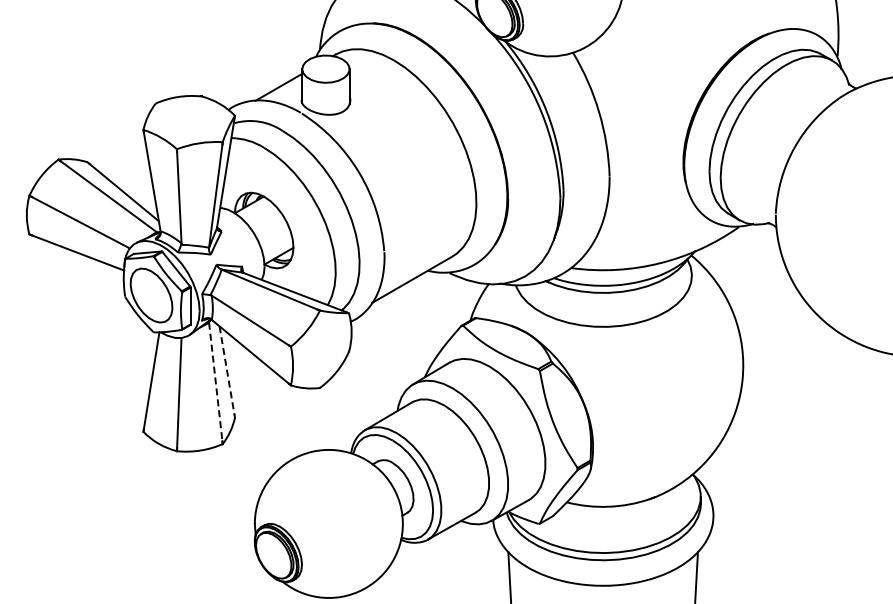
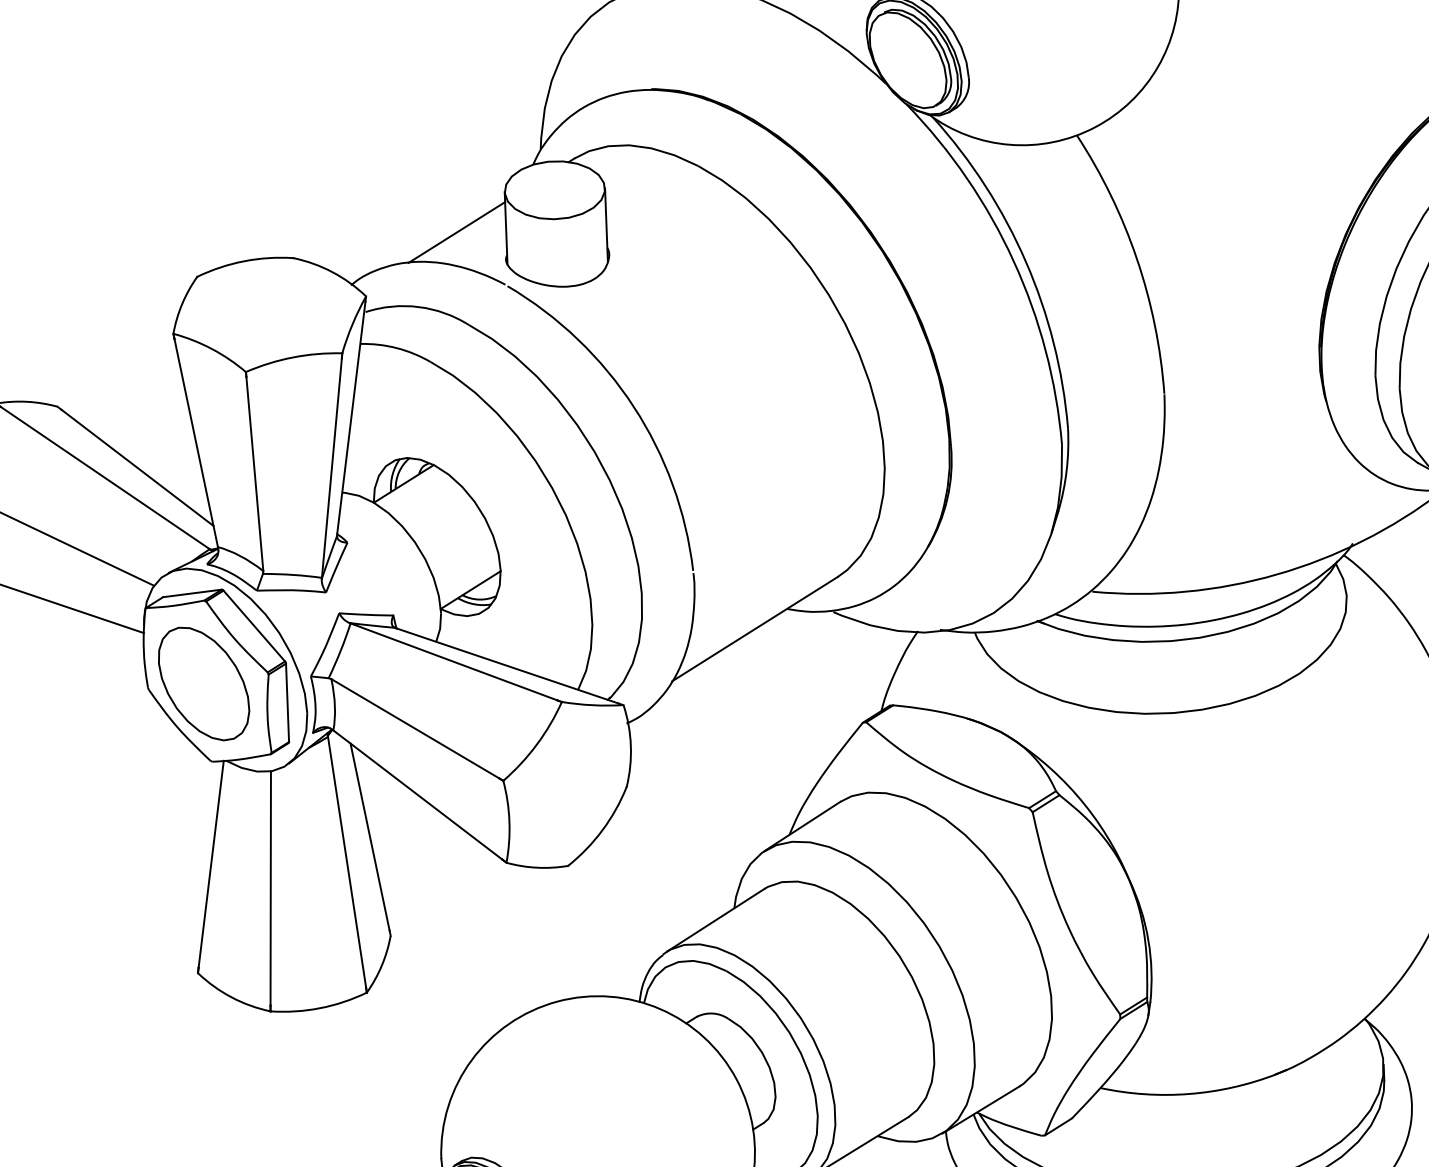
line: (227, 371) -> (371, 838), dashed -> solid
line: (215, 382) -> (346, 862), dashed -> solid

